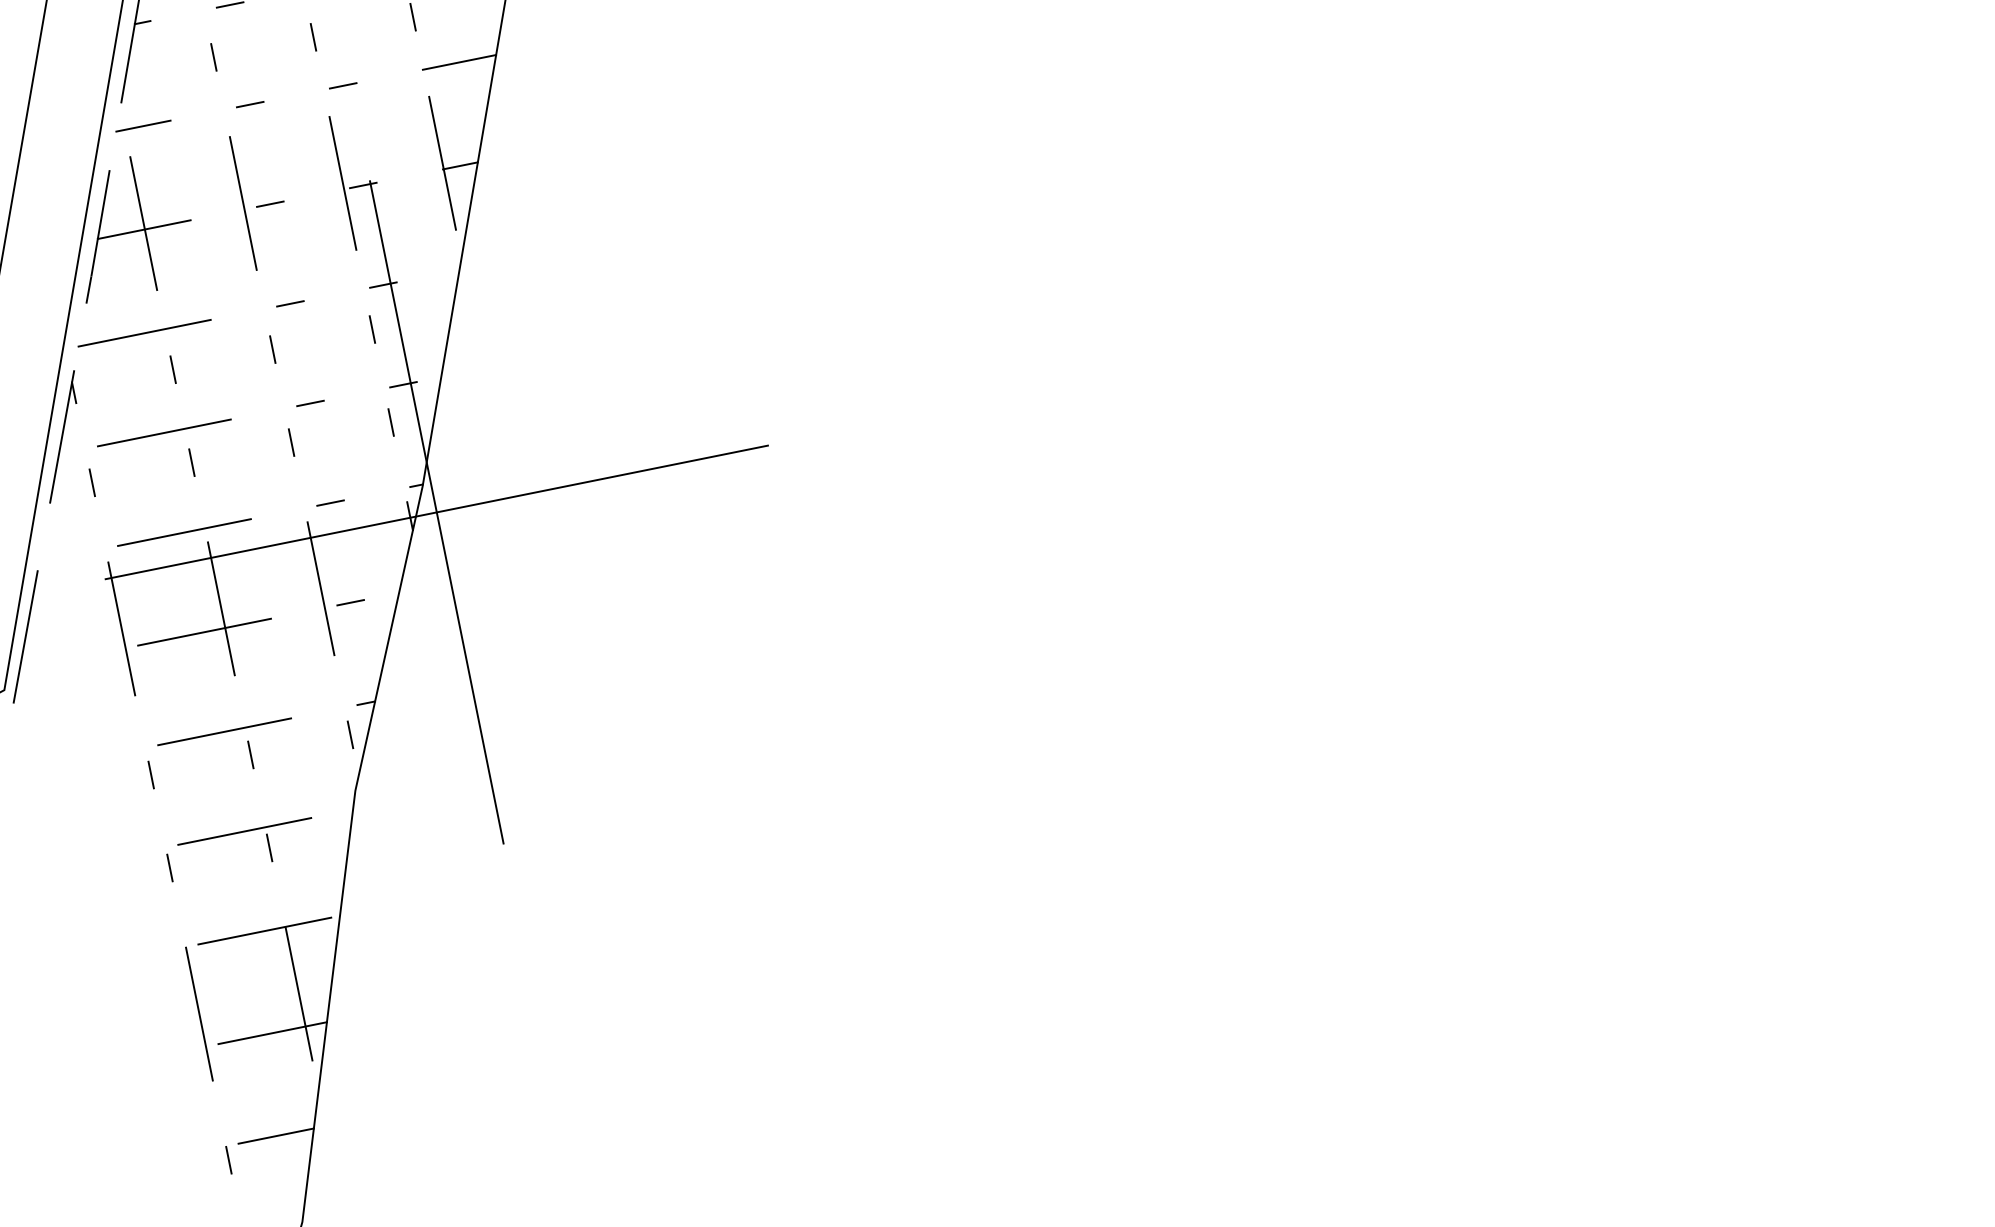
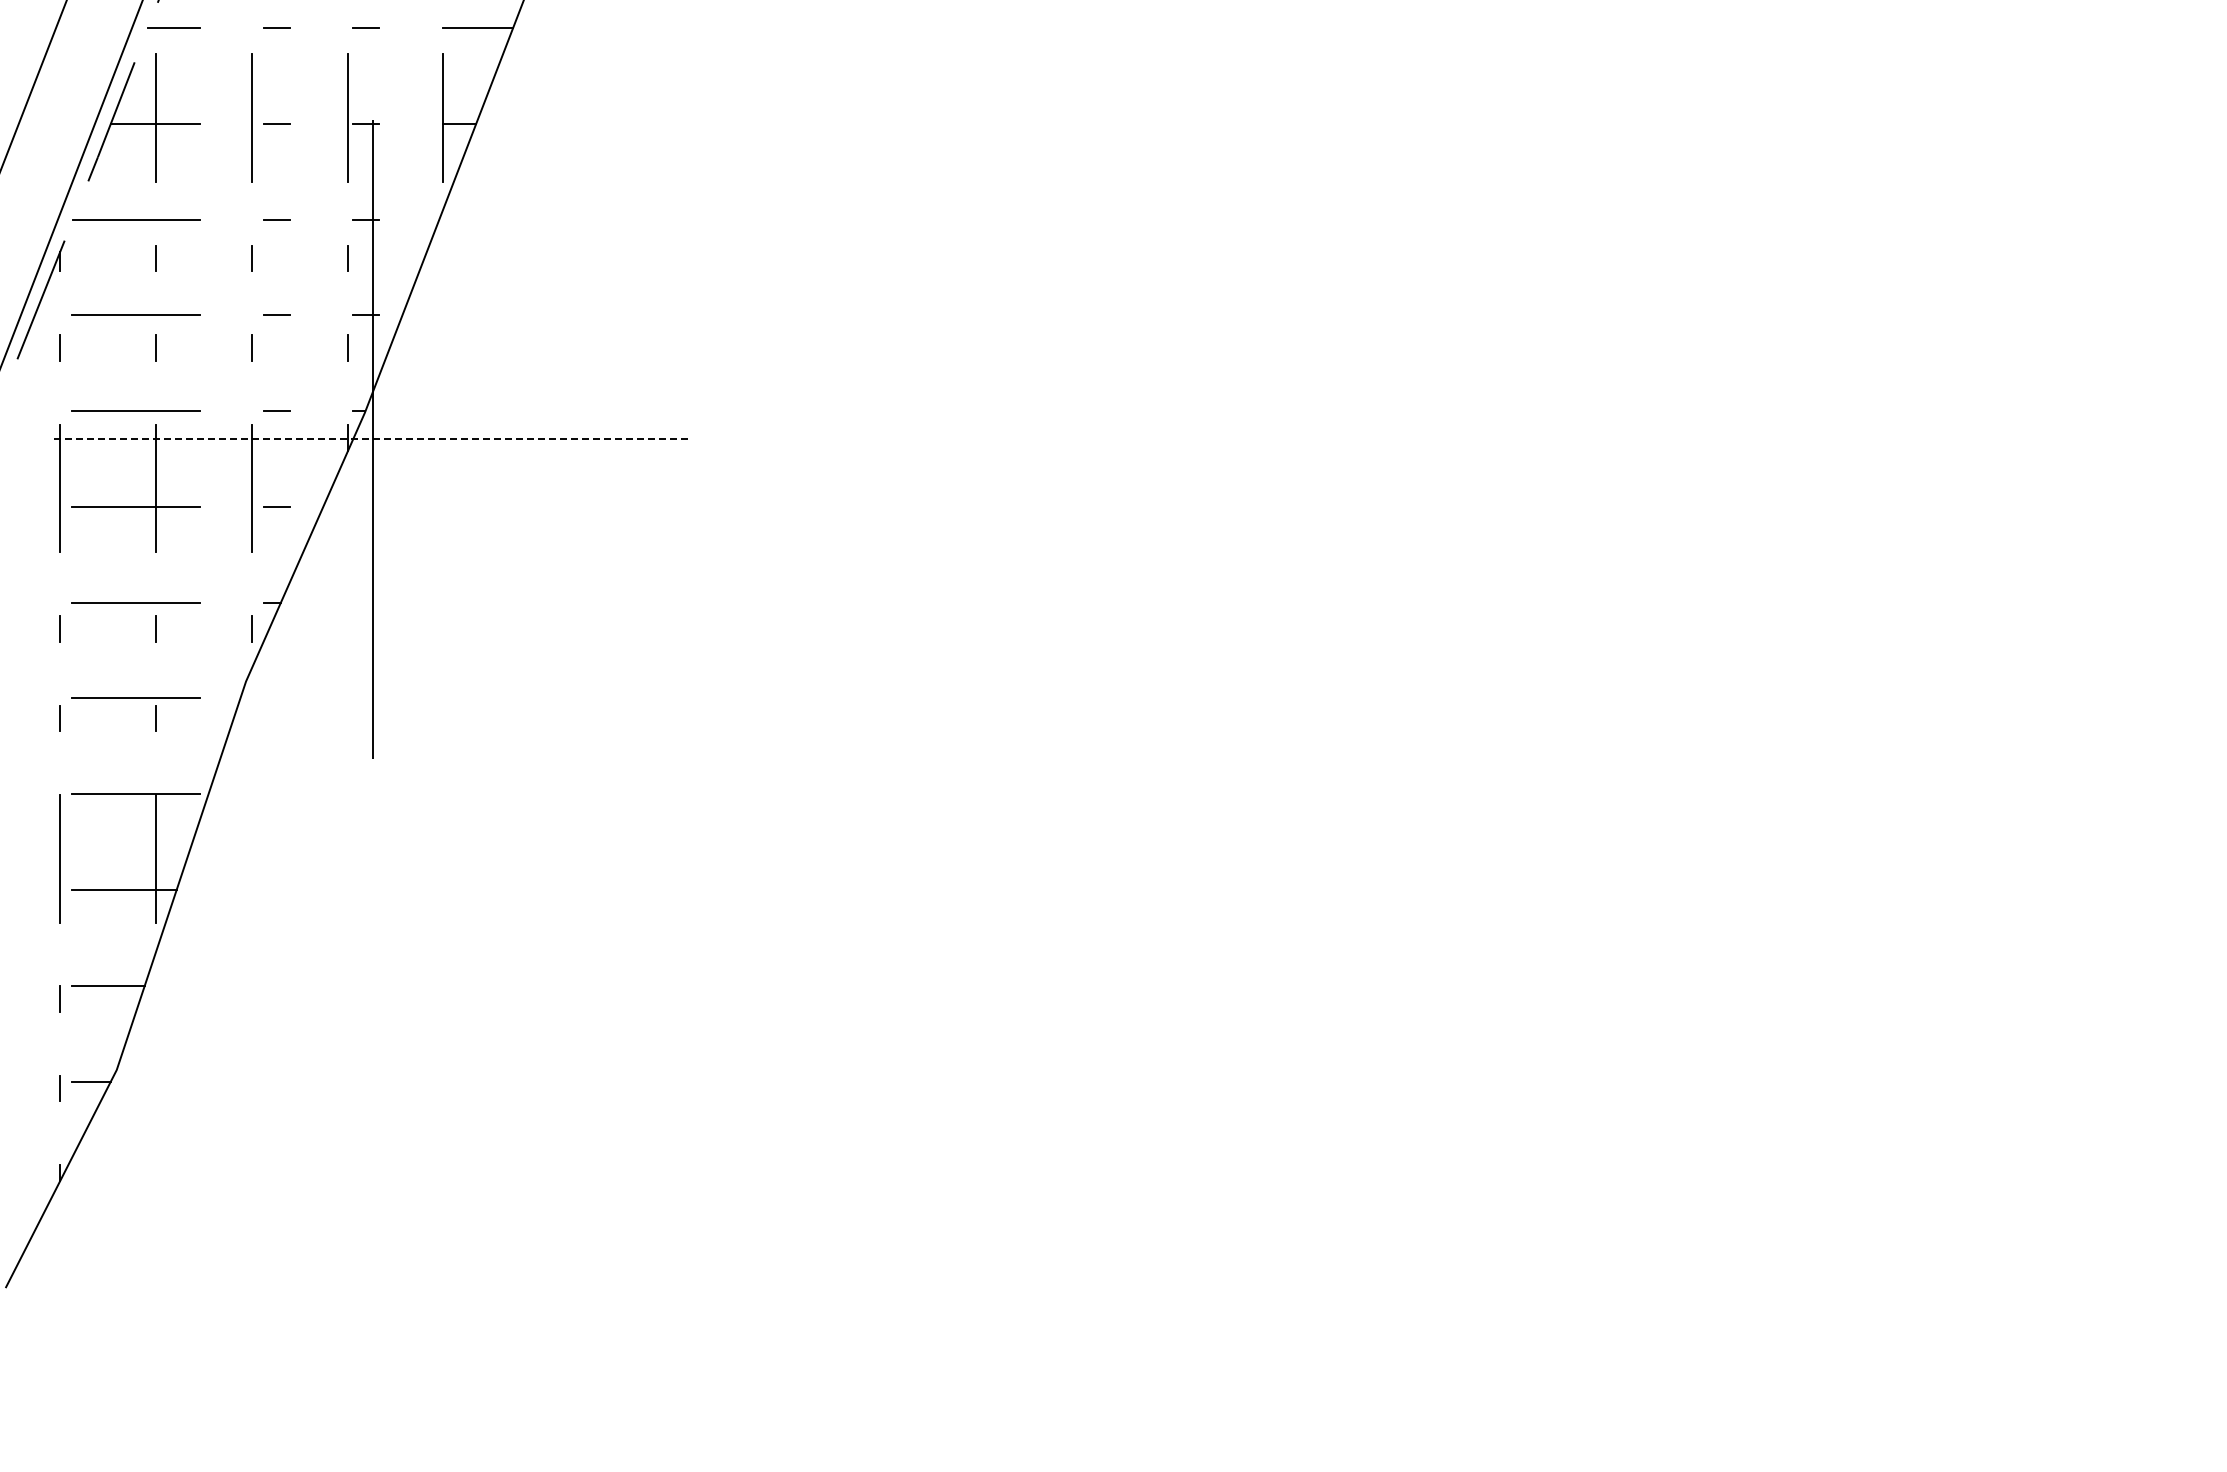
line: (437, 512) -> (373, 439), solid -> dashed

